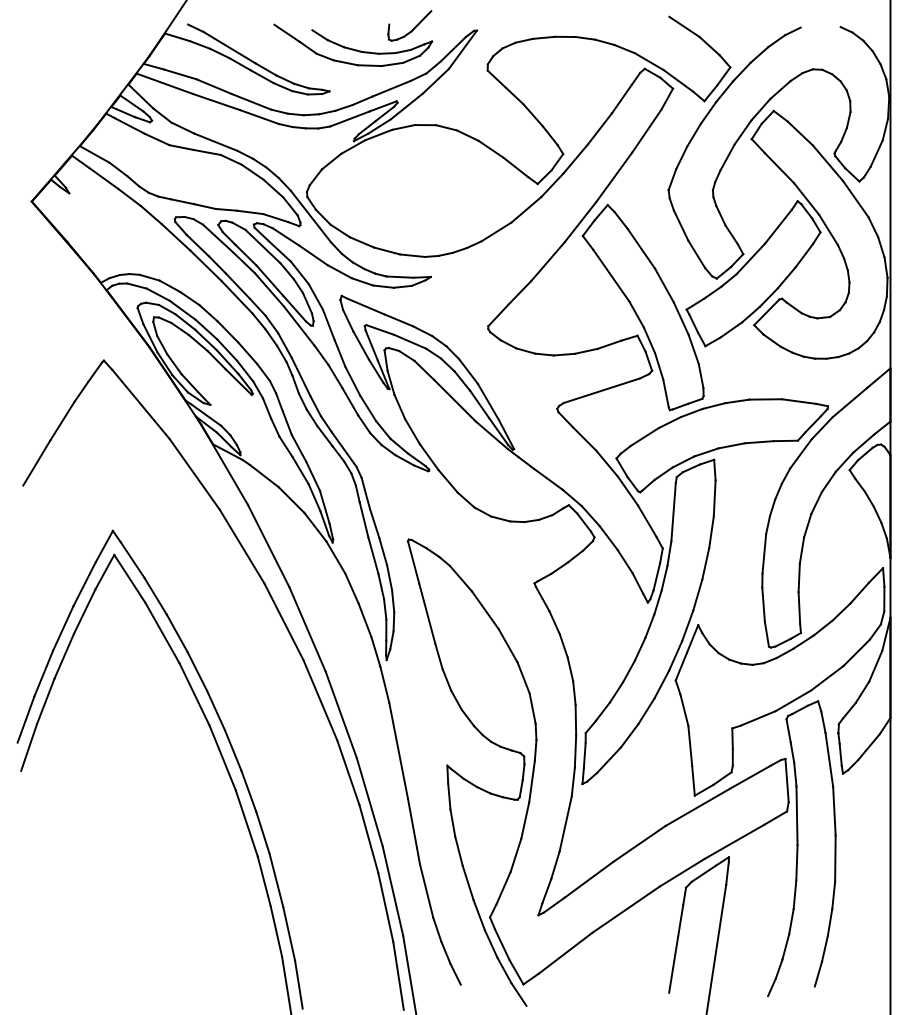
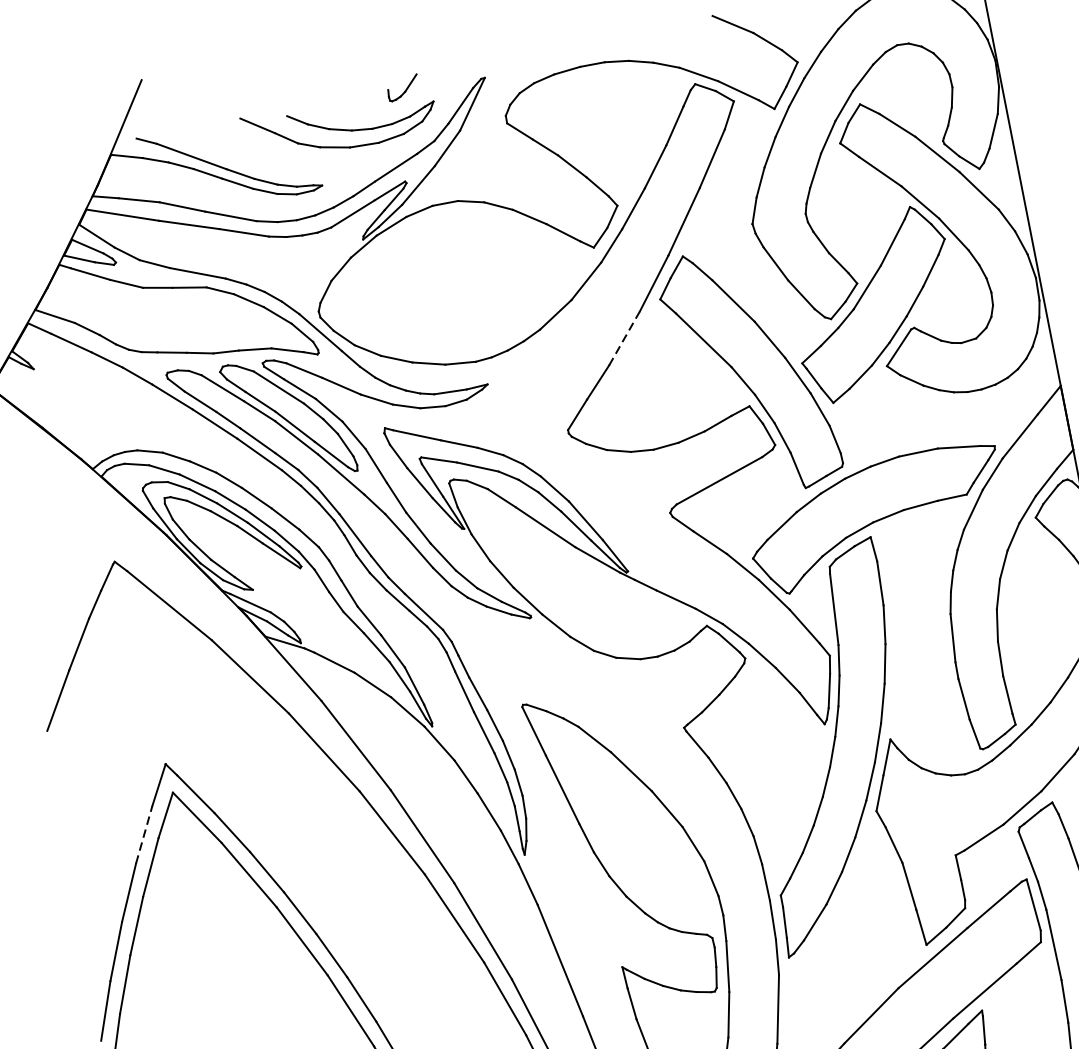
part: (409, 25) -> (402, 87), size x0.6
line: (548, 261) -> (625, 338), solid -> dashed
line: (84, 583) -> (143, 833), solid -> dashed

